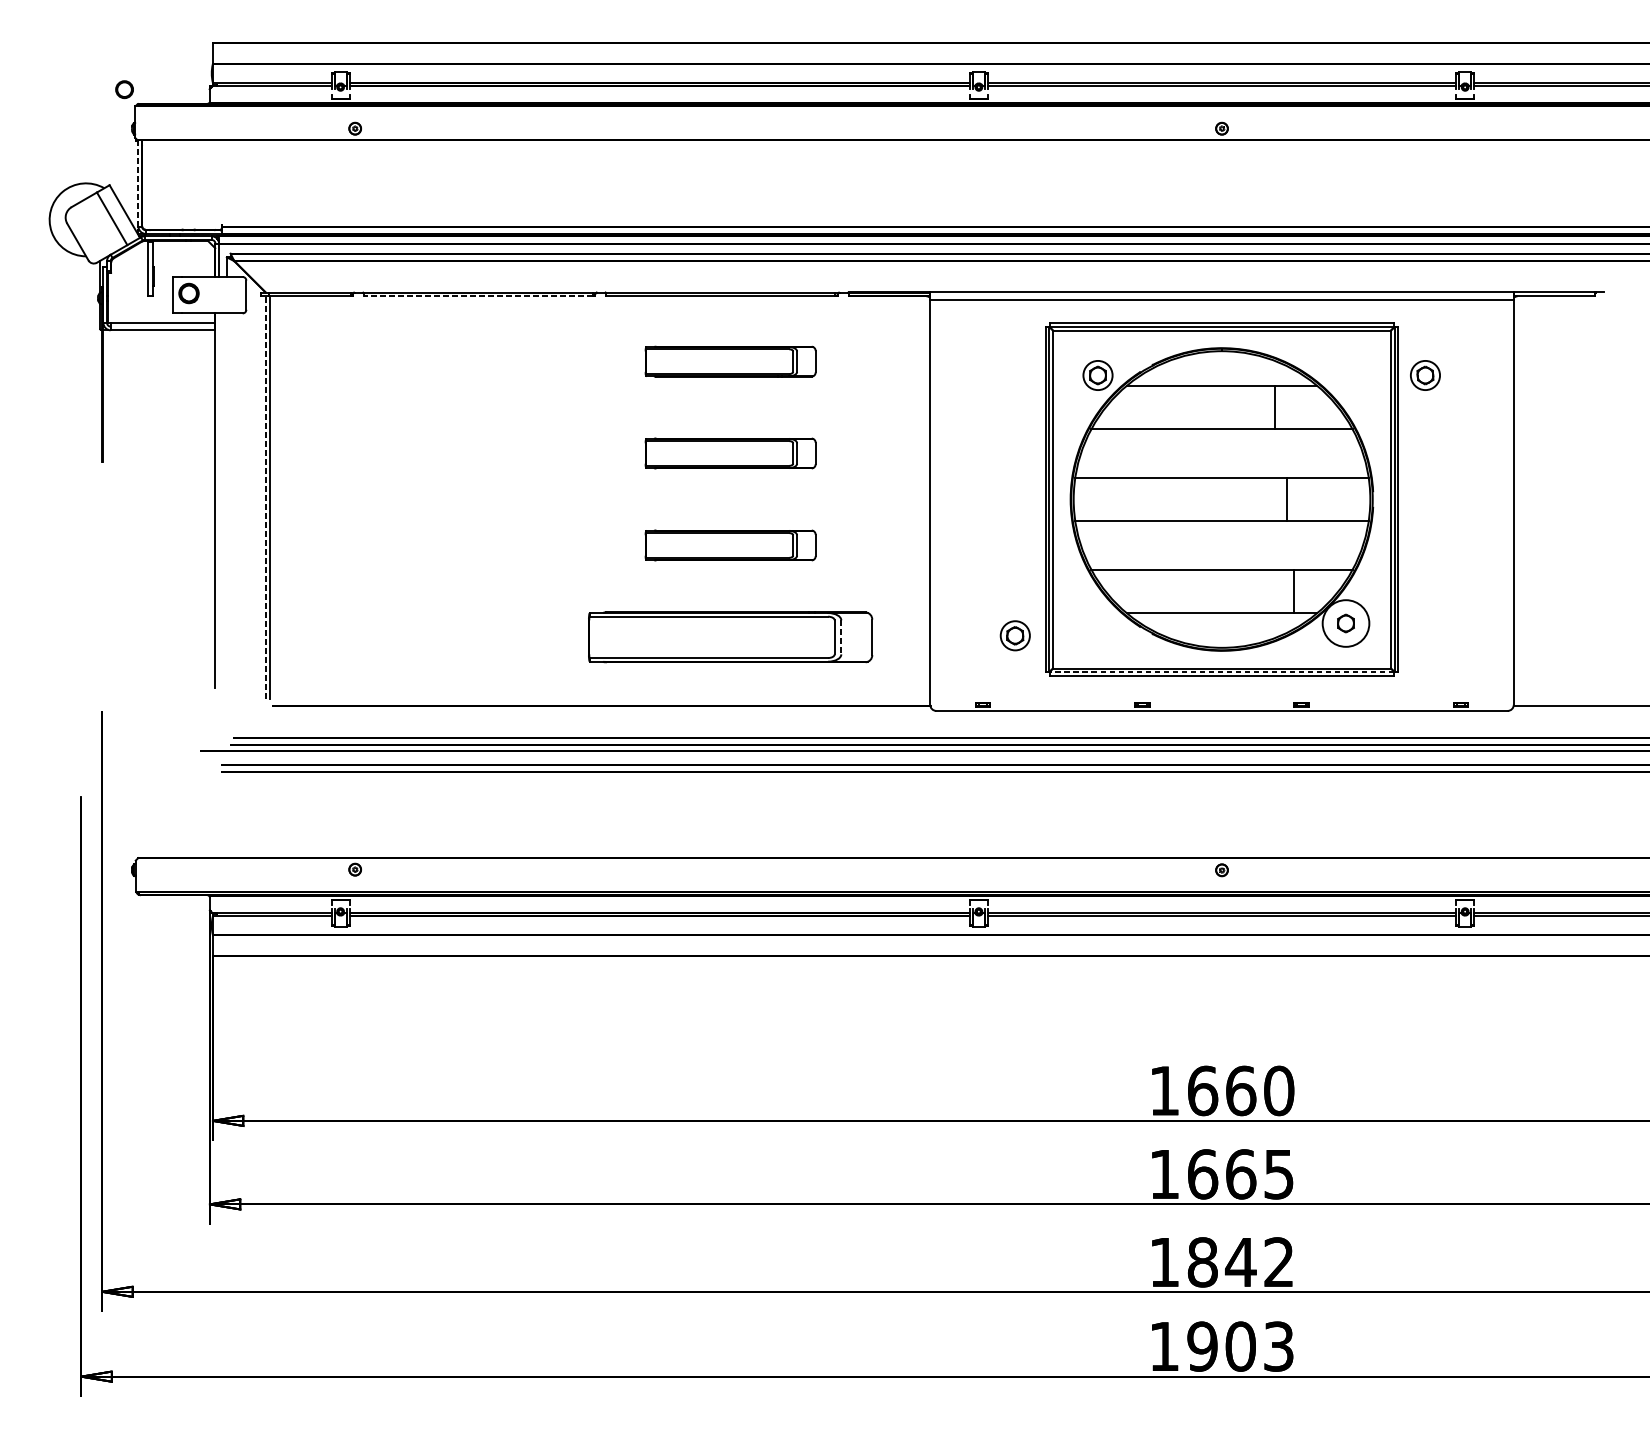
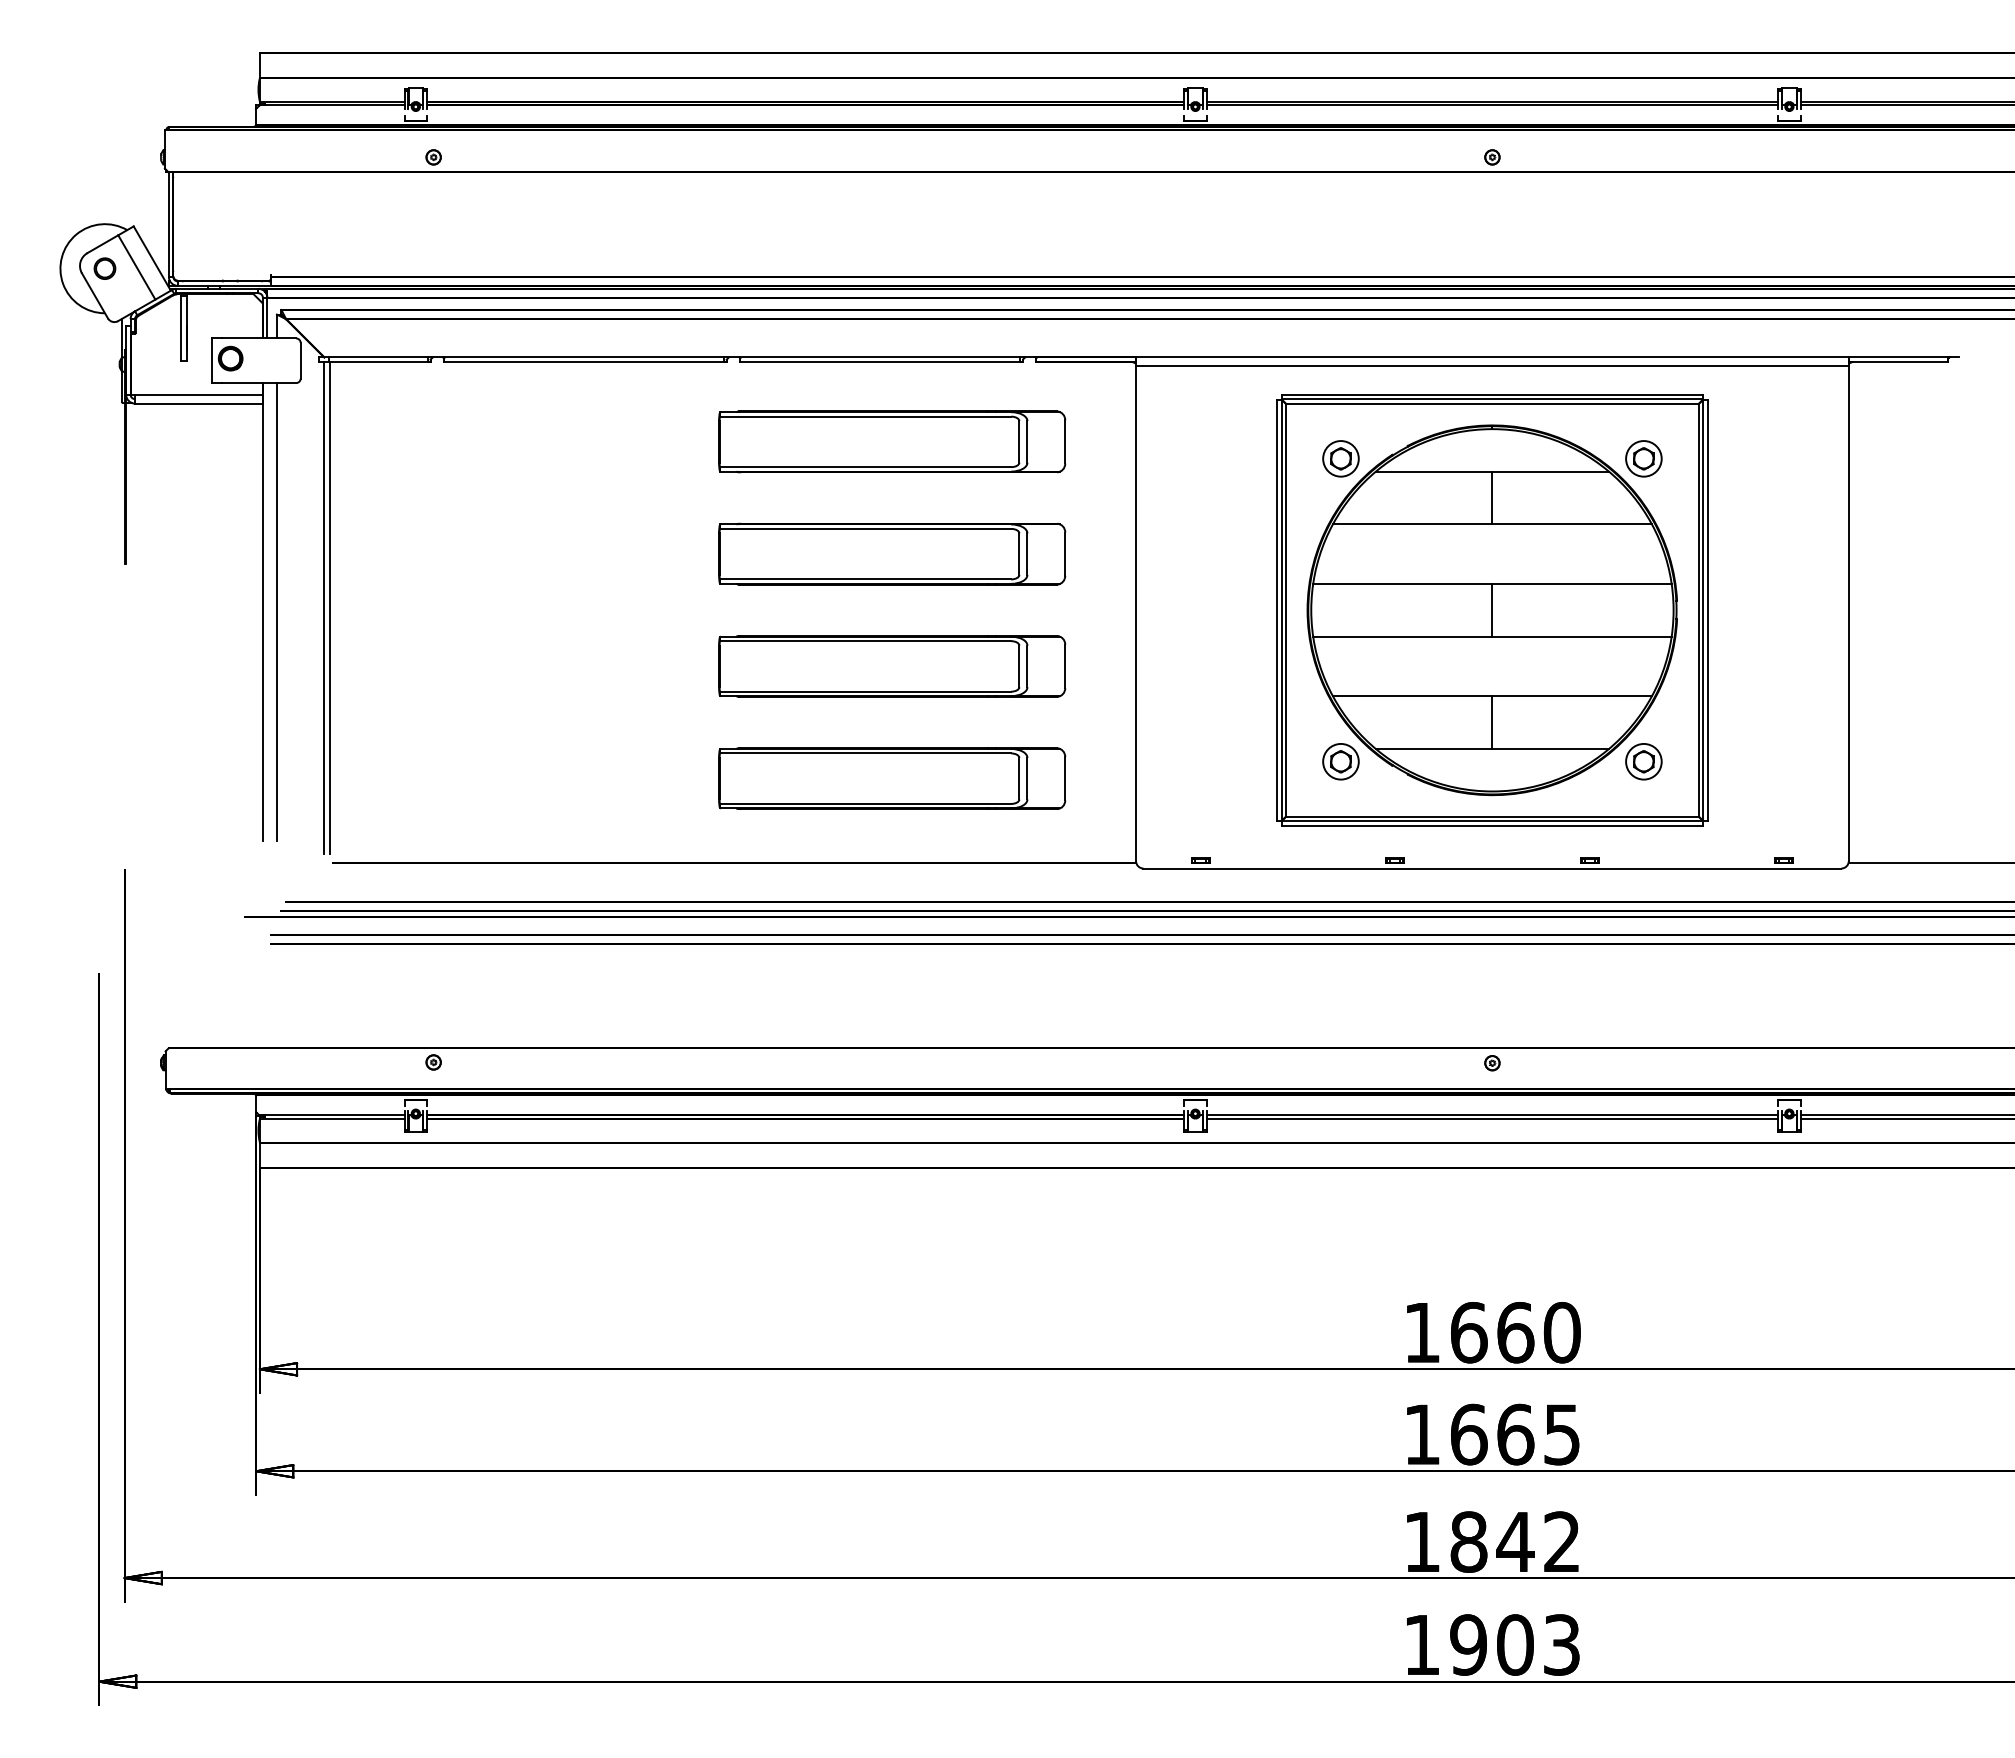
part: (124, 89) -> (104, 268), moved
line: (138, 183) -> (168, 224), dashed -> solid
line: (478, 295) -> (584, 361), dashed -> solid
part: (730, 361) -> (892, 441), size x1.67
part: (1425, 375) -> (1643, 458), moved
line: (1275, 407) -> (1492, 497), moved
part: (730, 453) -> (892, 553), size x1.67
line: (265, 497) -> (324, 607), dashed -> solid
line: (1286, 498) -> (1492, 609), moved
line: (226, 500) -> (276, 611), added
part: (730, 545) -> (892, 666), size x1.67
line: (1294, 591) -> (1492, 722), moved
circle: (1345, 623) -> (1643, 761), size x0.62
part: (1014, 635) -> (1340, 761), moved
line: (841, 637) -> (1027, 778), dashed -> solid
line: (1222, 672) -> (1492, 821), dashed -> solid

